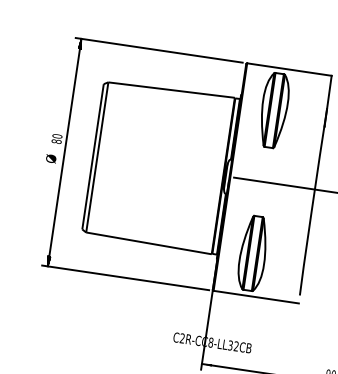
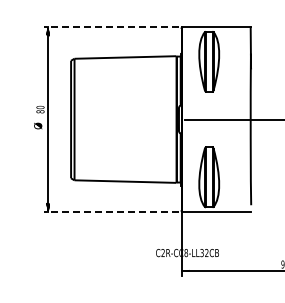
line: (159, 50) -> (111, 27), solid -> dashed
line: (126, 277) -> (111, 211), solid -> dashed

